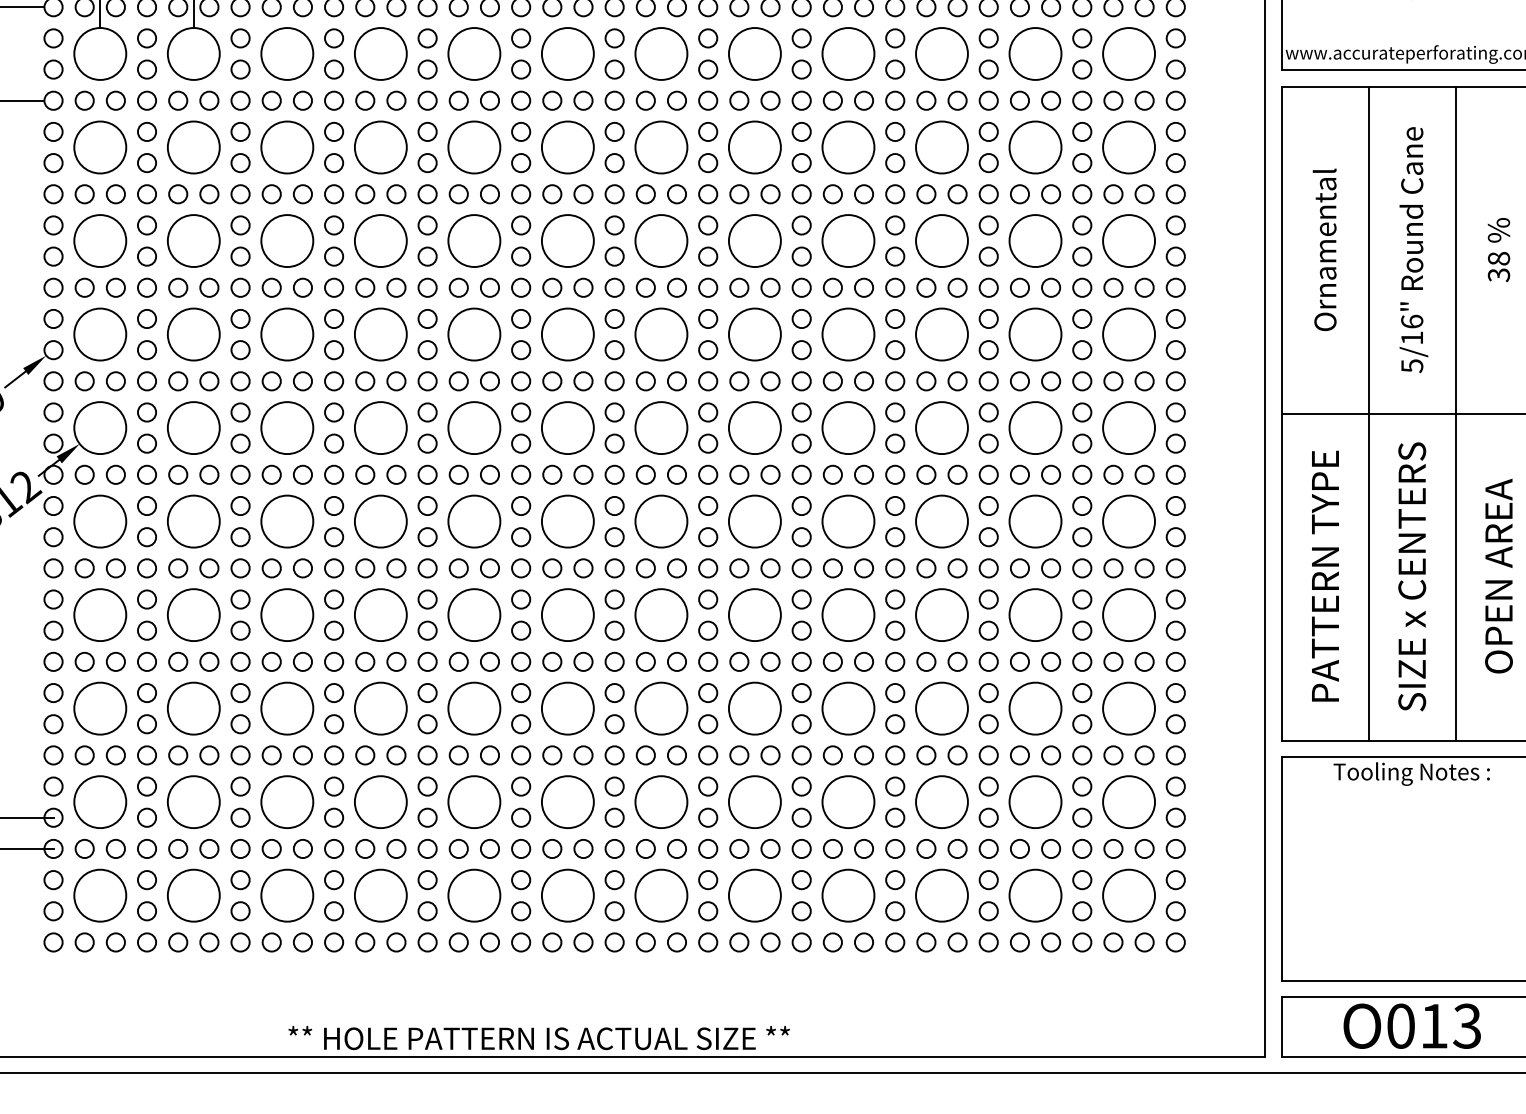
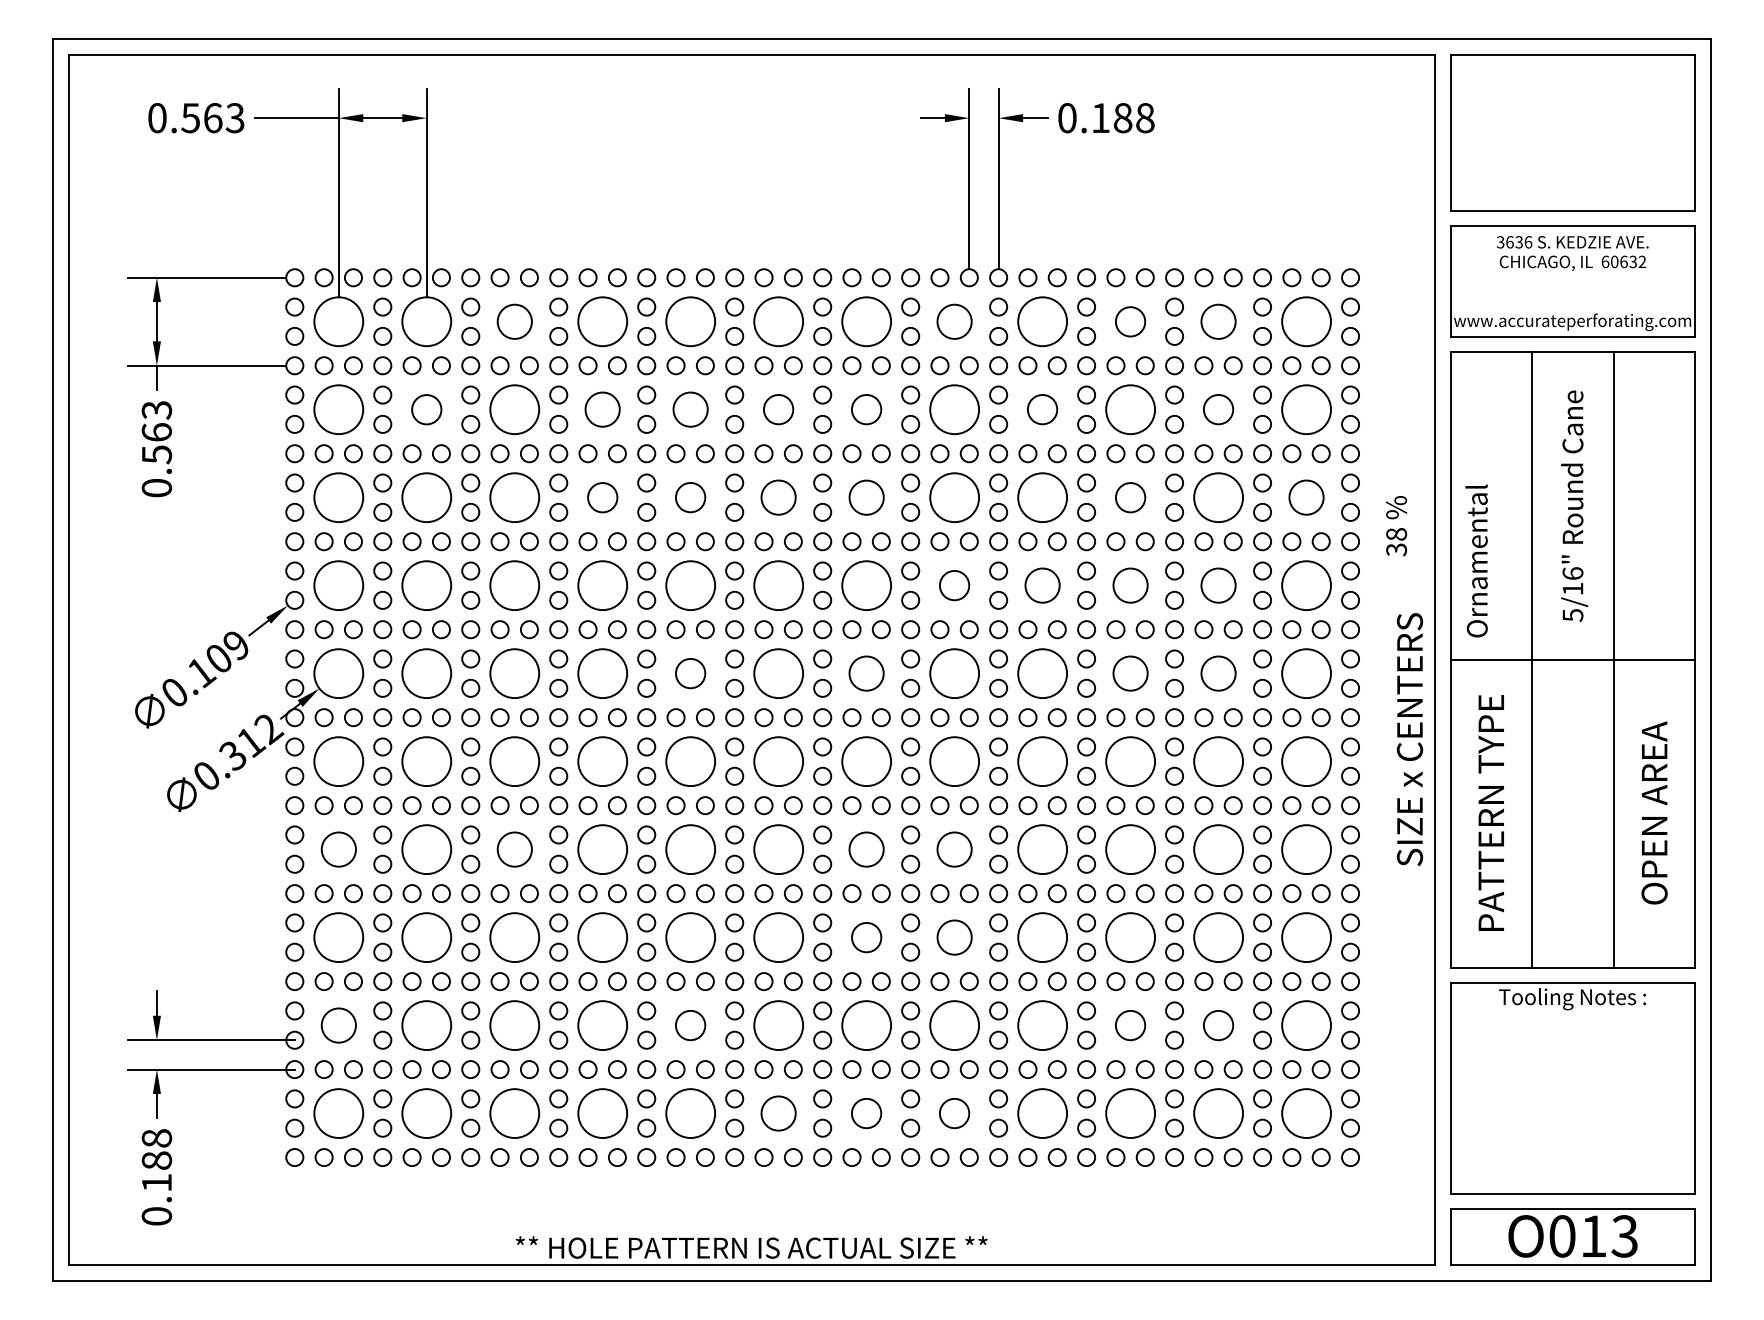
circle: (287, 53) -> (514, 321), size x0.7
circle: (754, 53) -> (954, 321), size x0.7
circle: (941, 53) -> (1130, 321), size x0.6
circle: (1035, 53) -> (1218, 321), size x0.7
circle: (193, 147) -> (426, 409), size x0.6
circle: (380, 147) -> (602, 409), size x0.7
circle: (474, 147) -> (690, 409), size x0.7
circle: (567, 147) -> (778, 409), size x0.6
circle: (661, 147) -> (866, 409), size x0.6
circle: (848, 147) -> (1042, 409), size x0.6
circle: (1035, 147) -> (1218, 409), size x0.6
circle: (380, 240) -> (602, 497), size x0.6
circle: (474, 240) -> (690, 497), size x0.6
circle: (567, 240) -> (778, 497), size x0.7
circle: (661, 240) -> (866, 497), size x0.7
circle: (941, 240) -> (1130, 497), size x0.6
circle: (1128, 240) -> (1306, 497), size x0.7
text: (1324, 249) -> (1476, 560), moved
text: (1498, 250) -> (1396, 526), moved
circle: (754, 334) -> (954, 585), size x0.6
circle: (848, 334) -> (1042, 585), size x0.7
circle: (941, 334) -> (1130, 585), size x0.7
circle: (1035, 334) -> (1218, 585), size x0.7
circle: (474, 427) -> (690, 673), size x0.6
circle: (661, 427) -> (866, 673), size x0.7
circle: (941, 427) -> (1130, 673), size x0.7
circle: (1035, 427) -> (1218, 673), size x0.7
text: (1411, 576) -> (1409, 739), moved
circle: (99, 614) -> (338, 849), size x0.7
circle: (287, 614) -> (514, 849), size x0.7
circle: (661, 614) -> (866, 849), size x0.7
circle: (754, 614) -> (954, 849), size x0.7
circle: (661, 708) -> (866, 937), size x0.6
circle: (754, 708) -> (954, 937), size x0.7
circle: (99, 802) -> (338, 1025), size x0.7
circle: (474, 802) -> (690, 1025), size x0.6
circle: (941, 802) -> (1130, 1025), size x0.6
circle: (1035, 802) -> (1218, 1025), size x0.6
circle: (567, 895) -> (778, 1113), size x0.7
circle: (661, 895) -> (866, 1113), size x0.6
circle: (754, 895) -> (954, 1113), size x0.6

